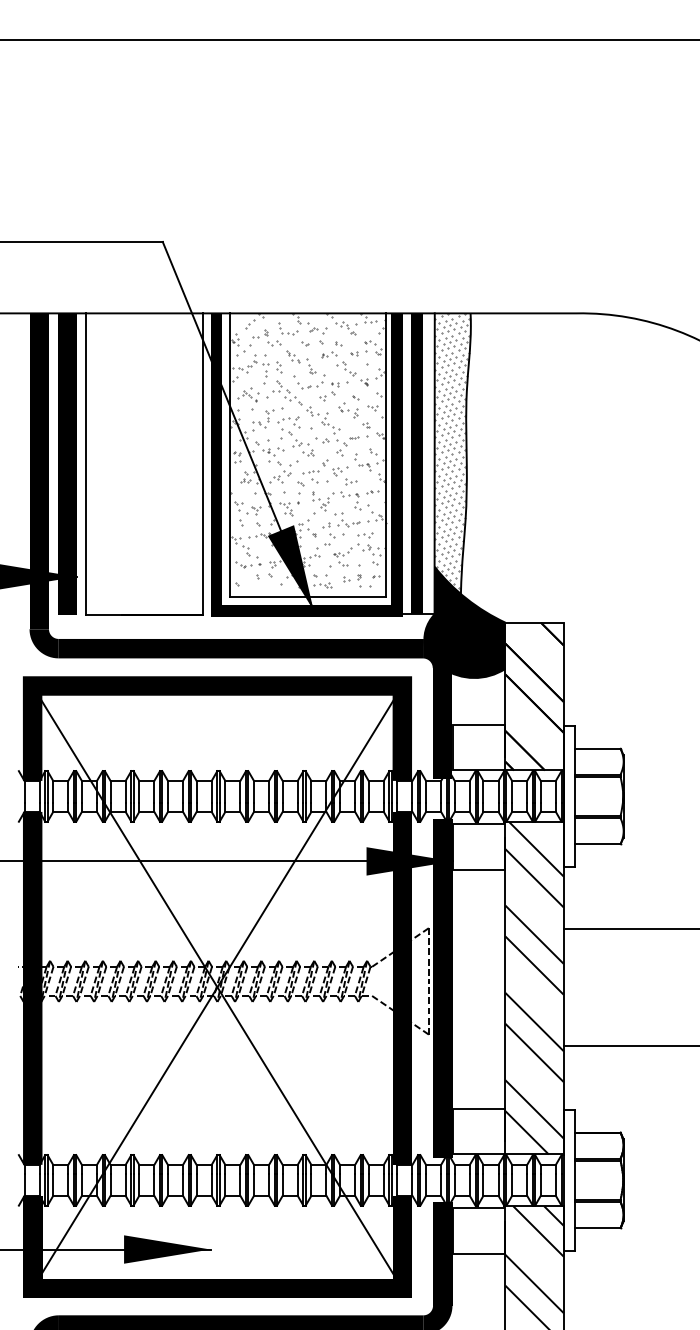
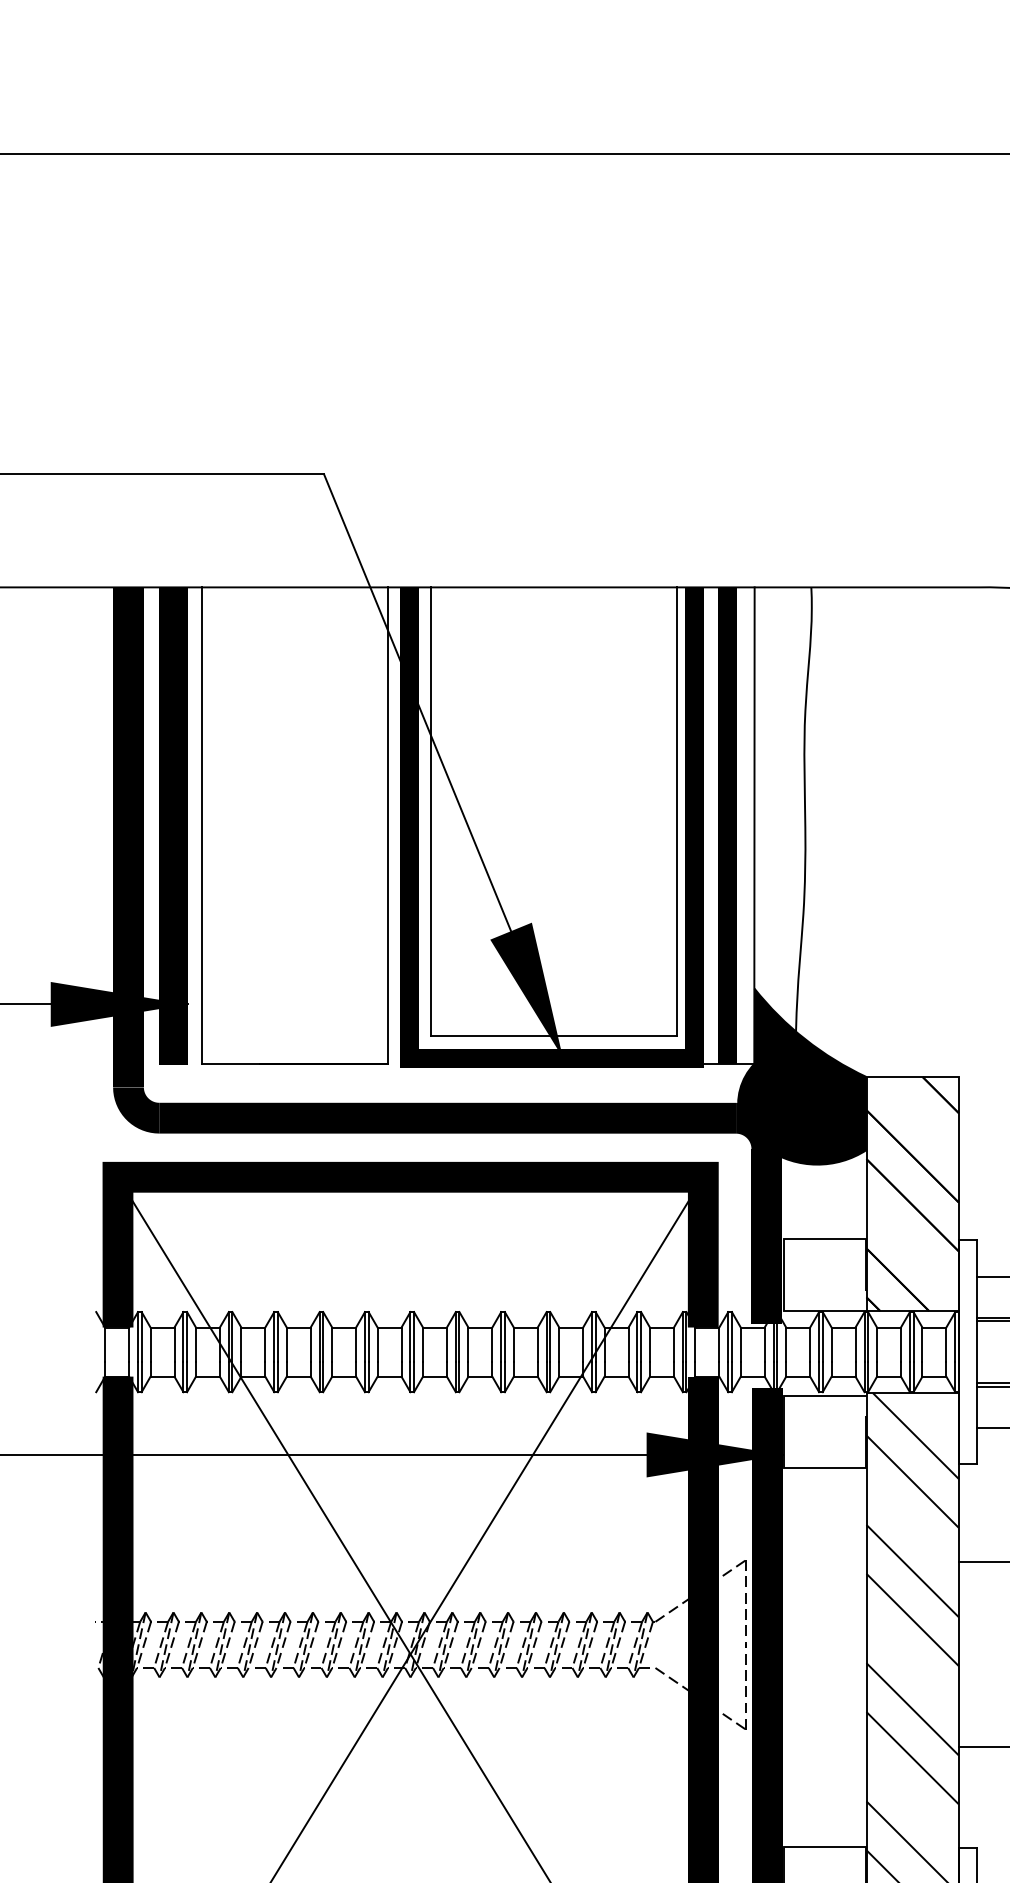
hatch: (307, 450) -> (553, 804), removed
hatch: (452, 451) -> (782, 806), removed

